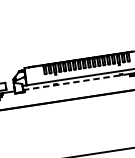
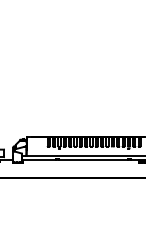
line: (77, 82) -> (81, 160), dashed -> solid

